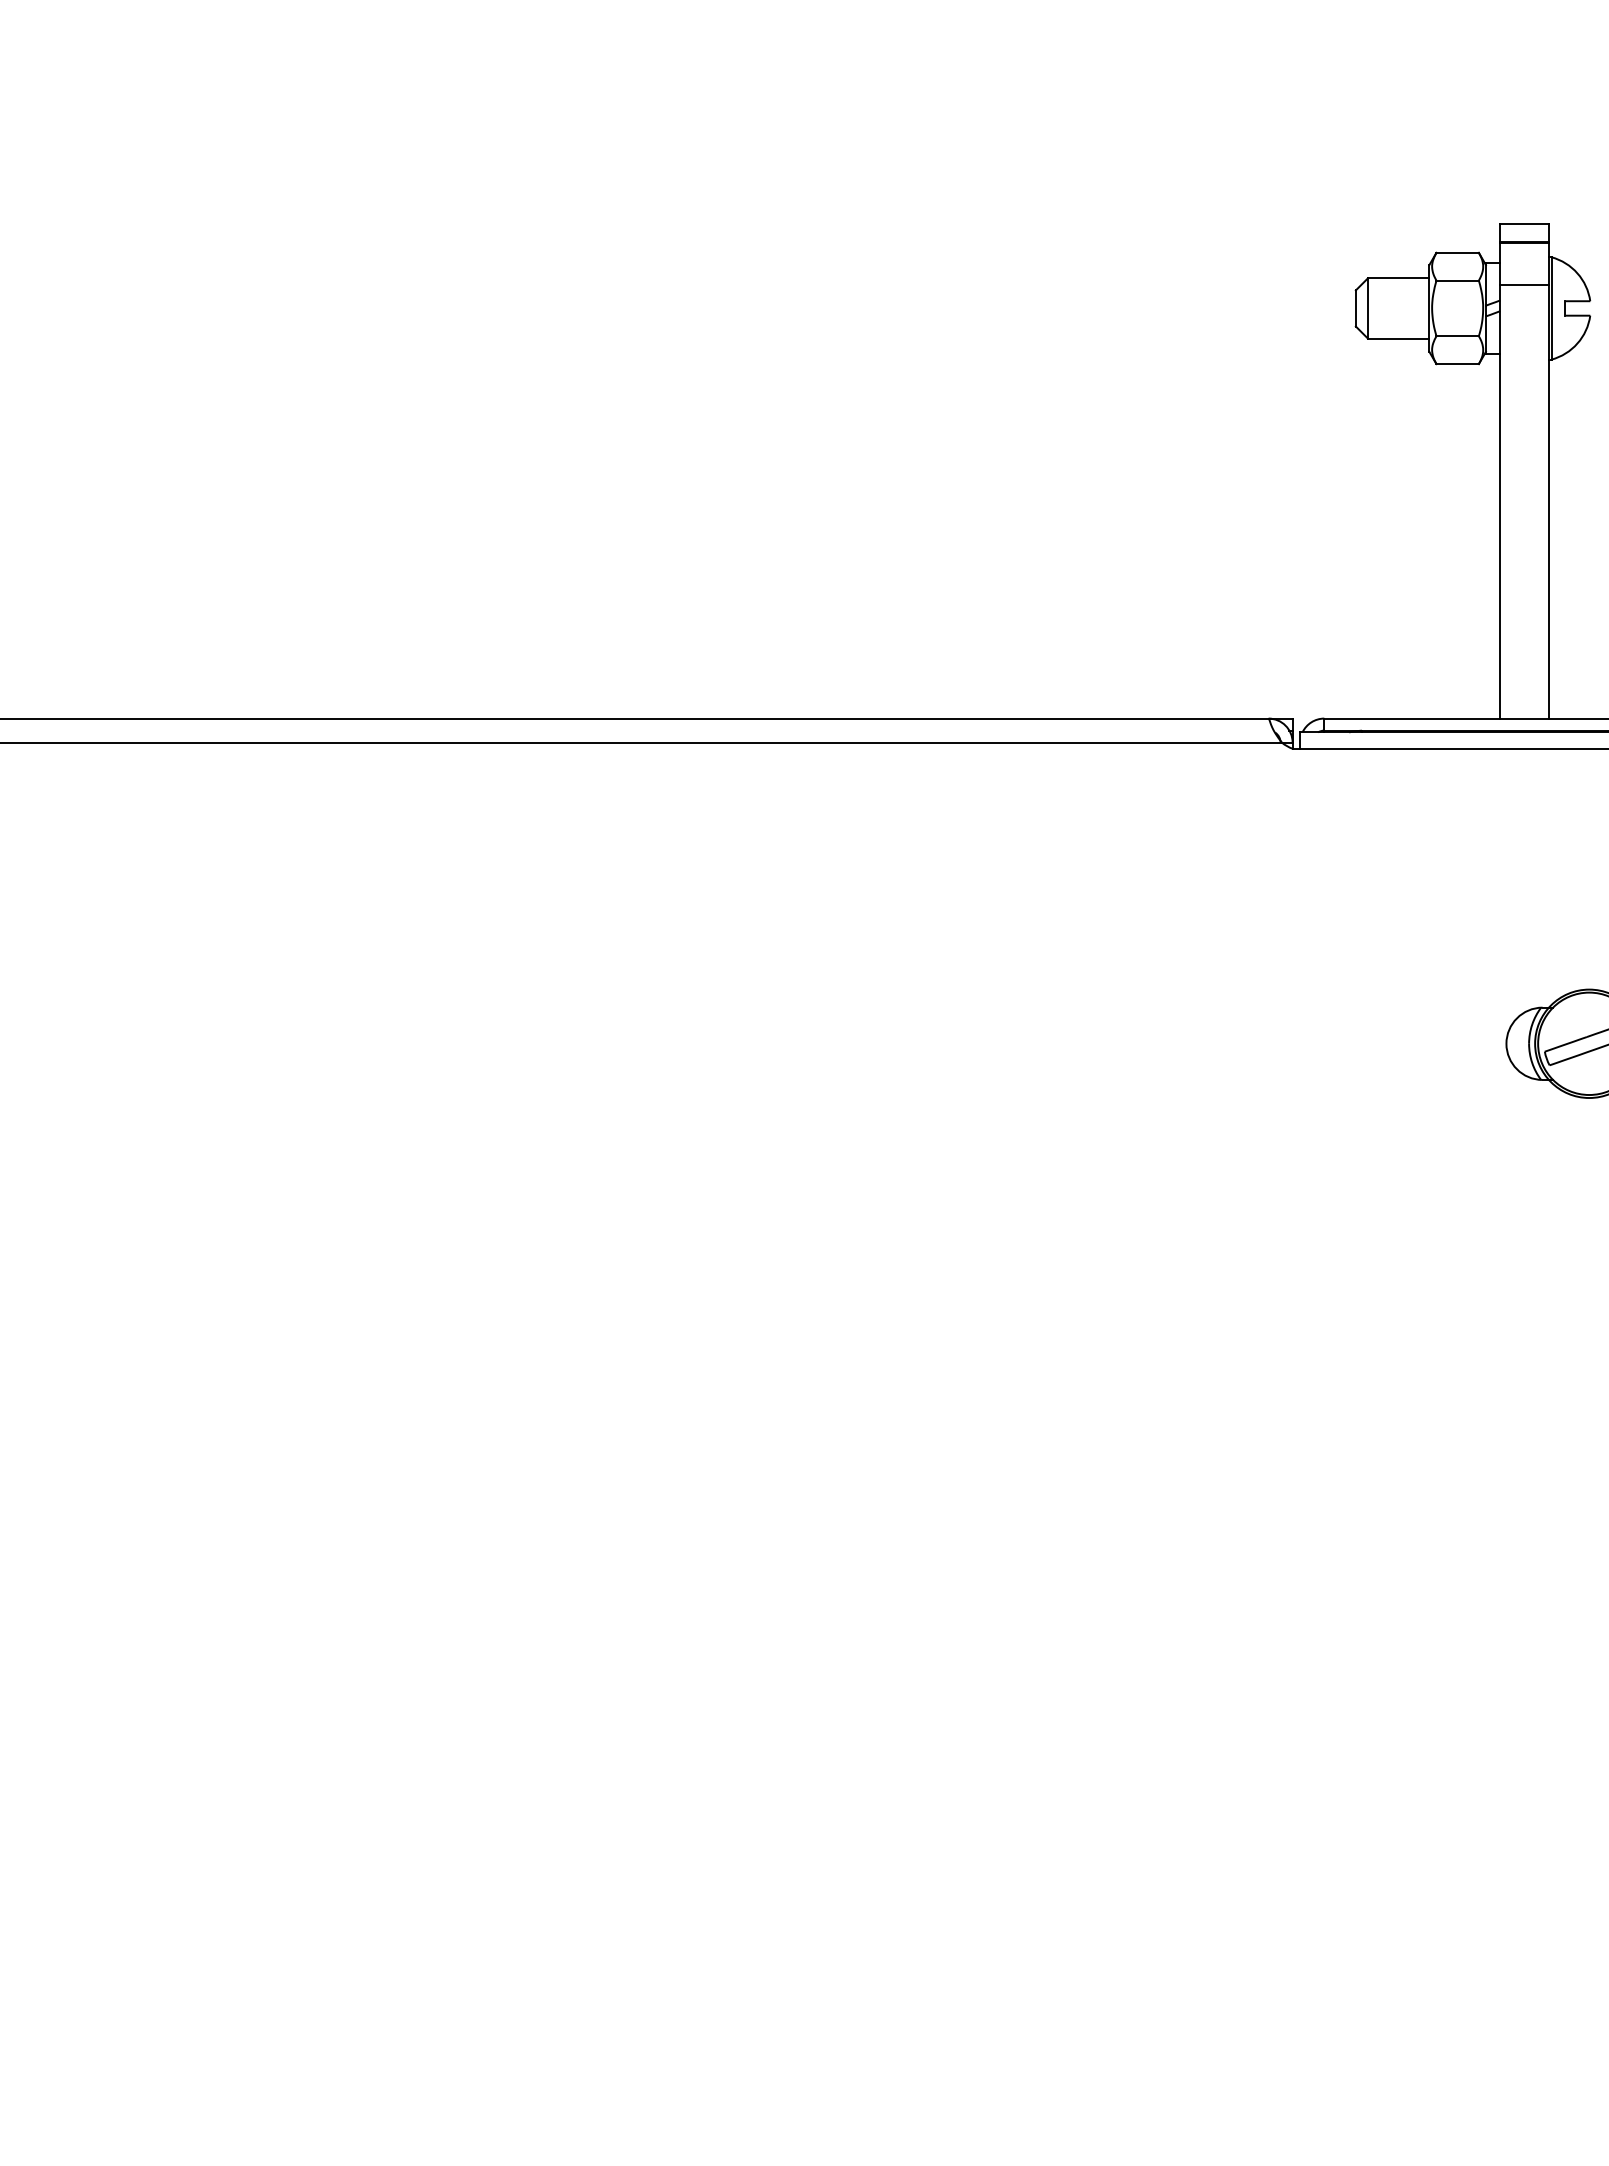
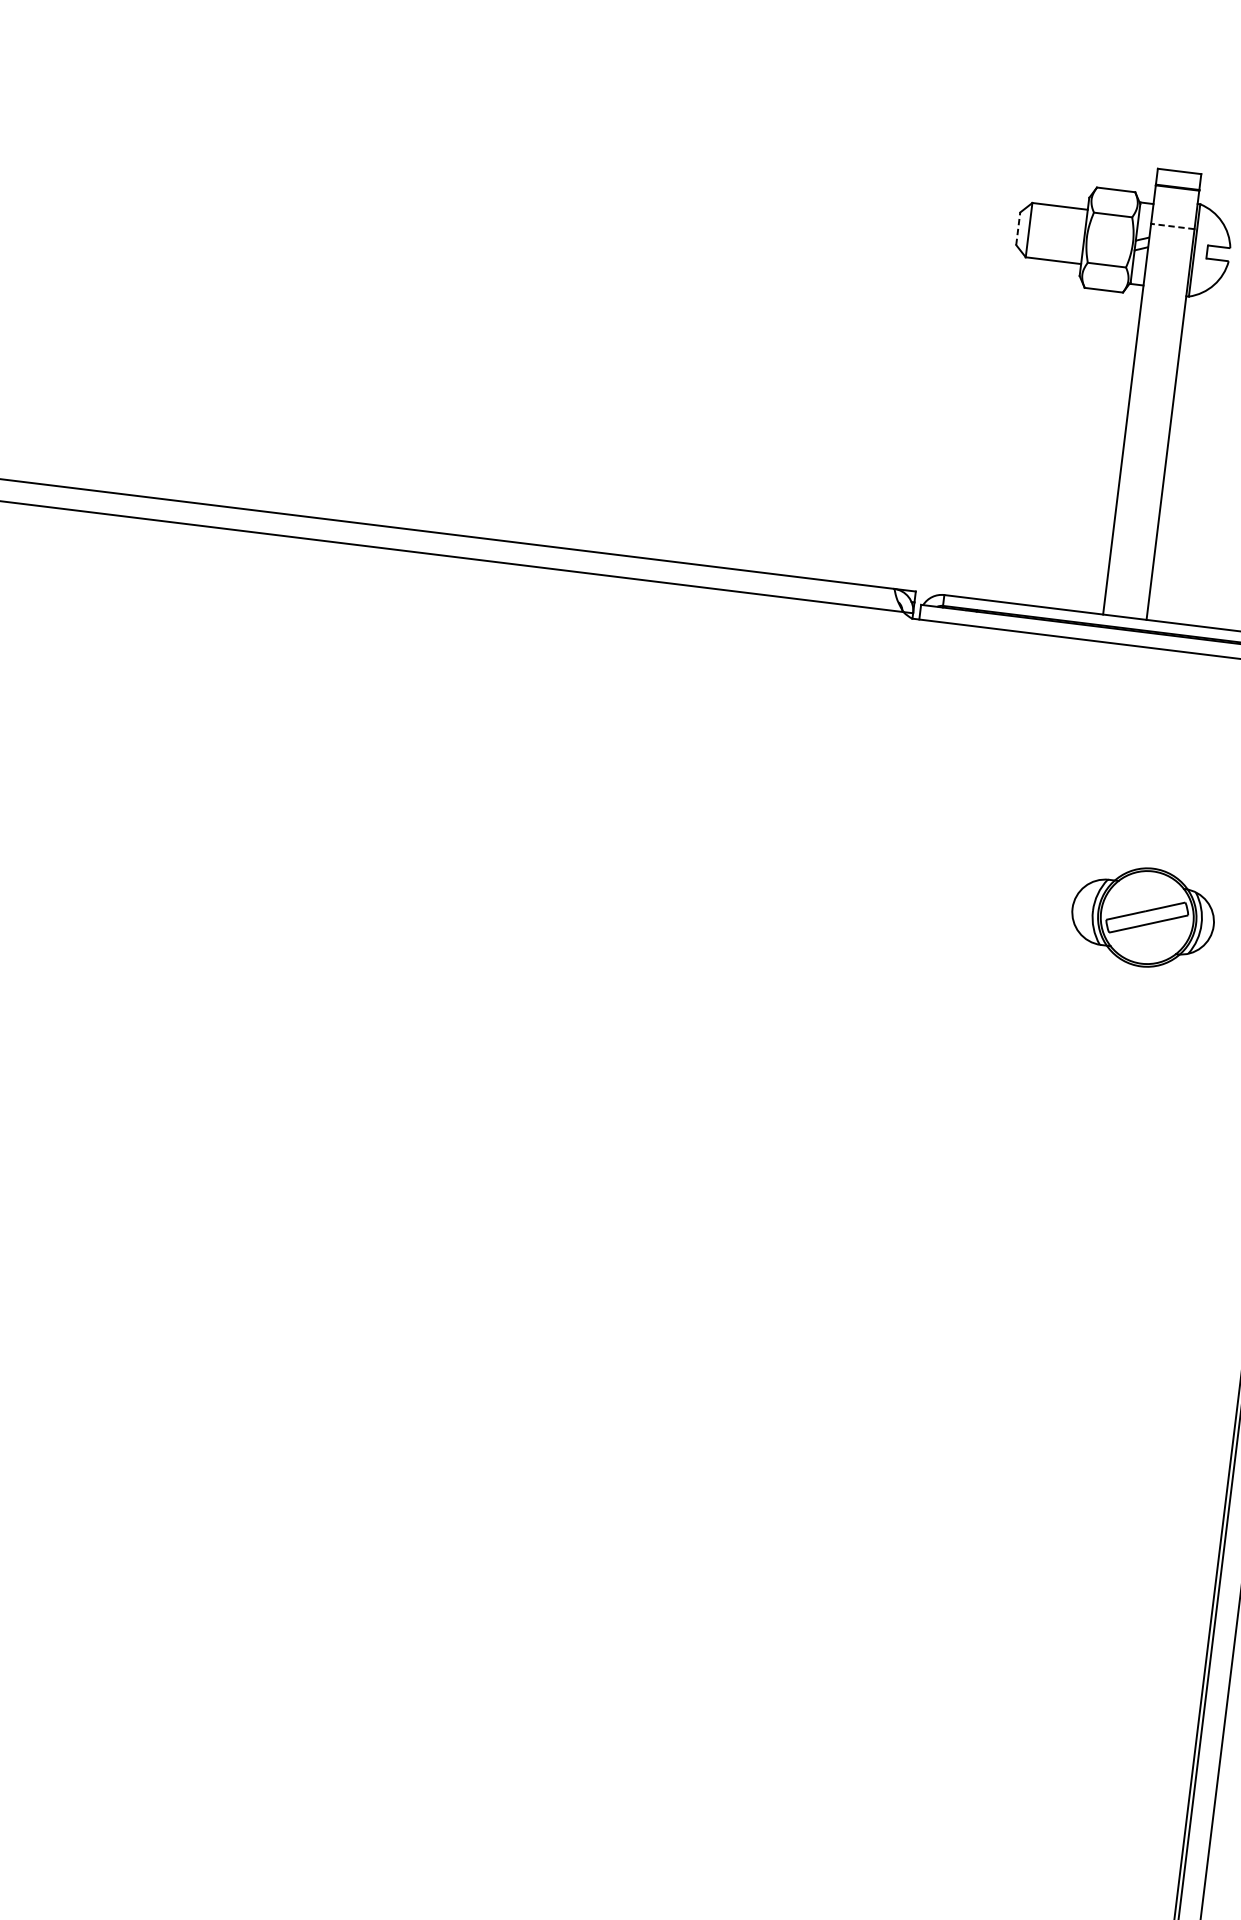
line: (1524, 285) -> (1172, 226), solid -> dashed
line: (1355, 307) -> (1017, 227), solid -> dashed

